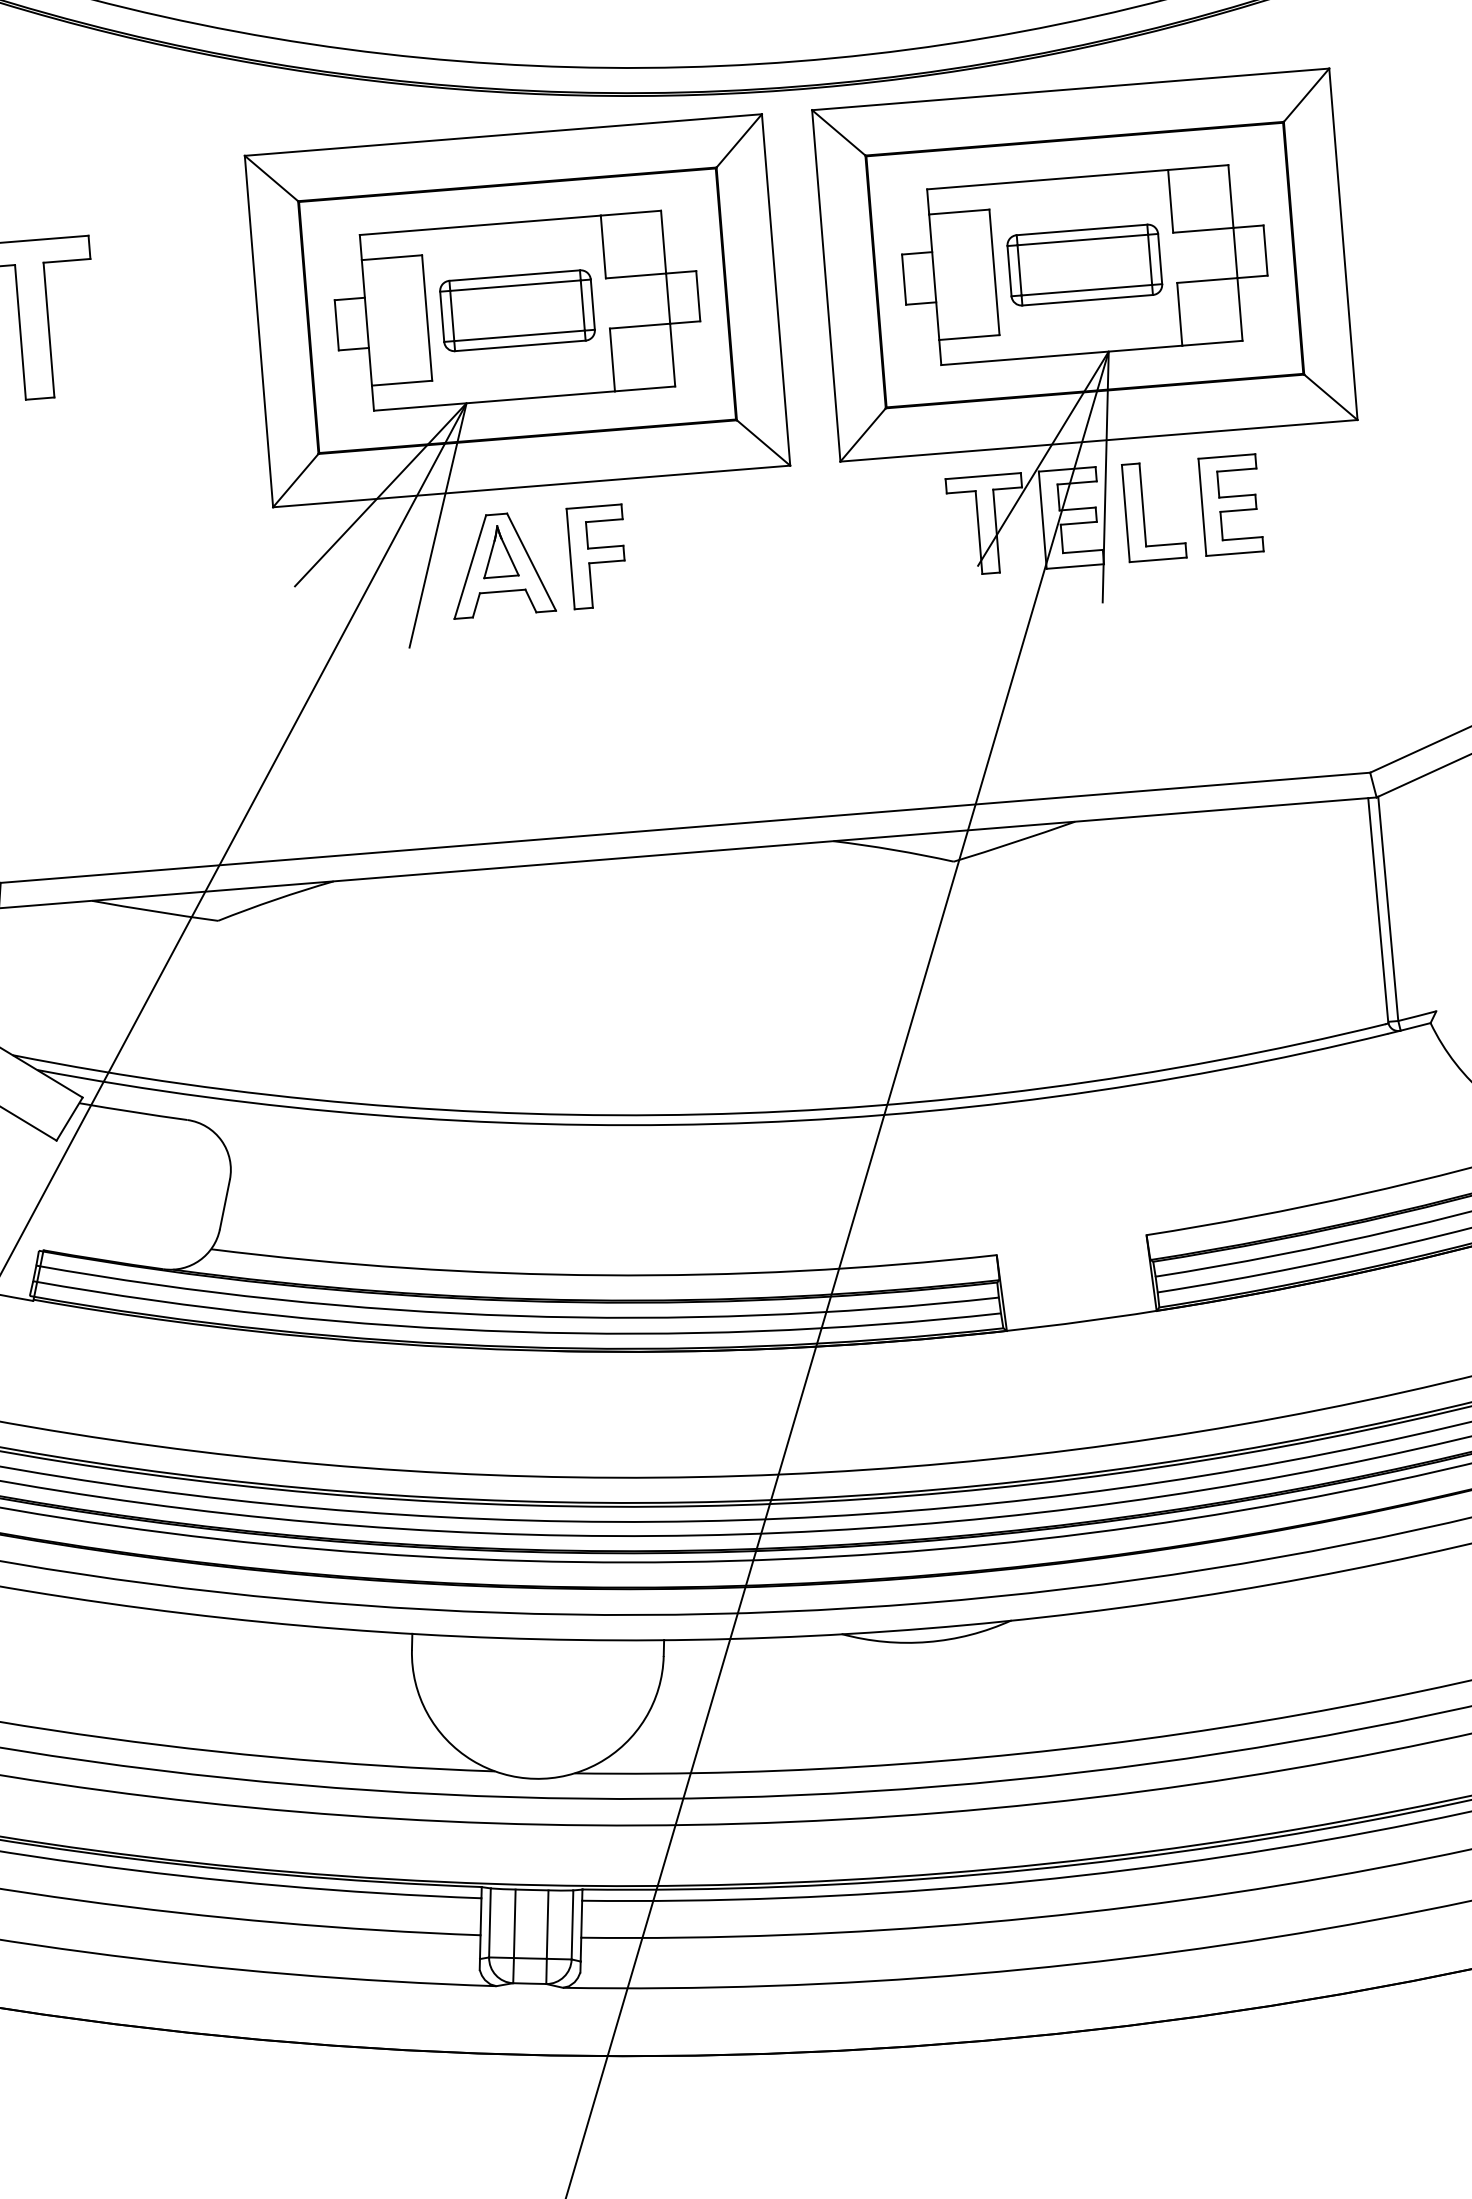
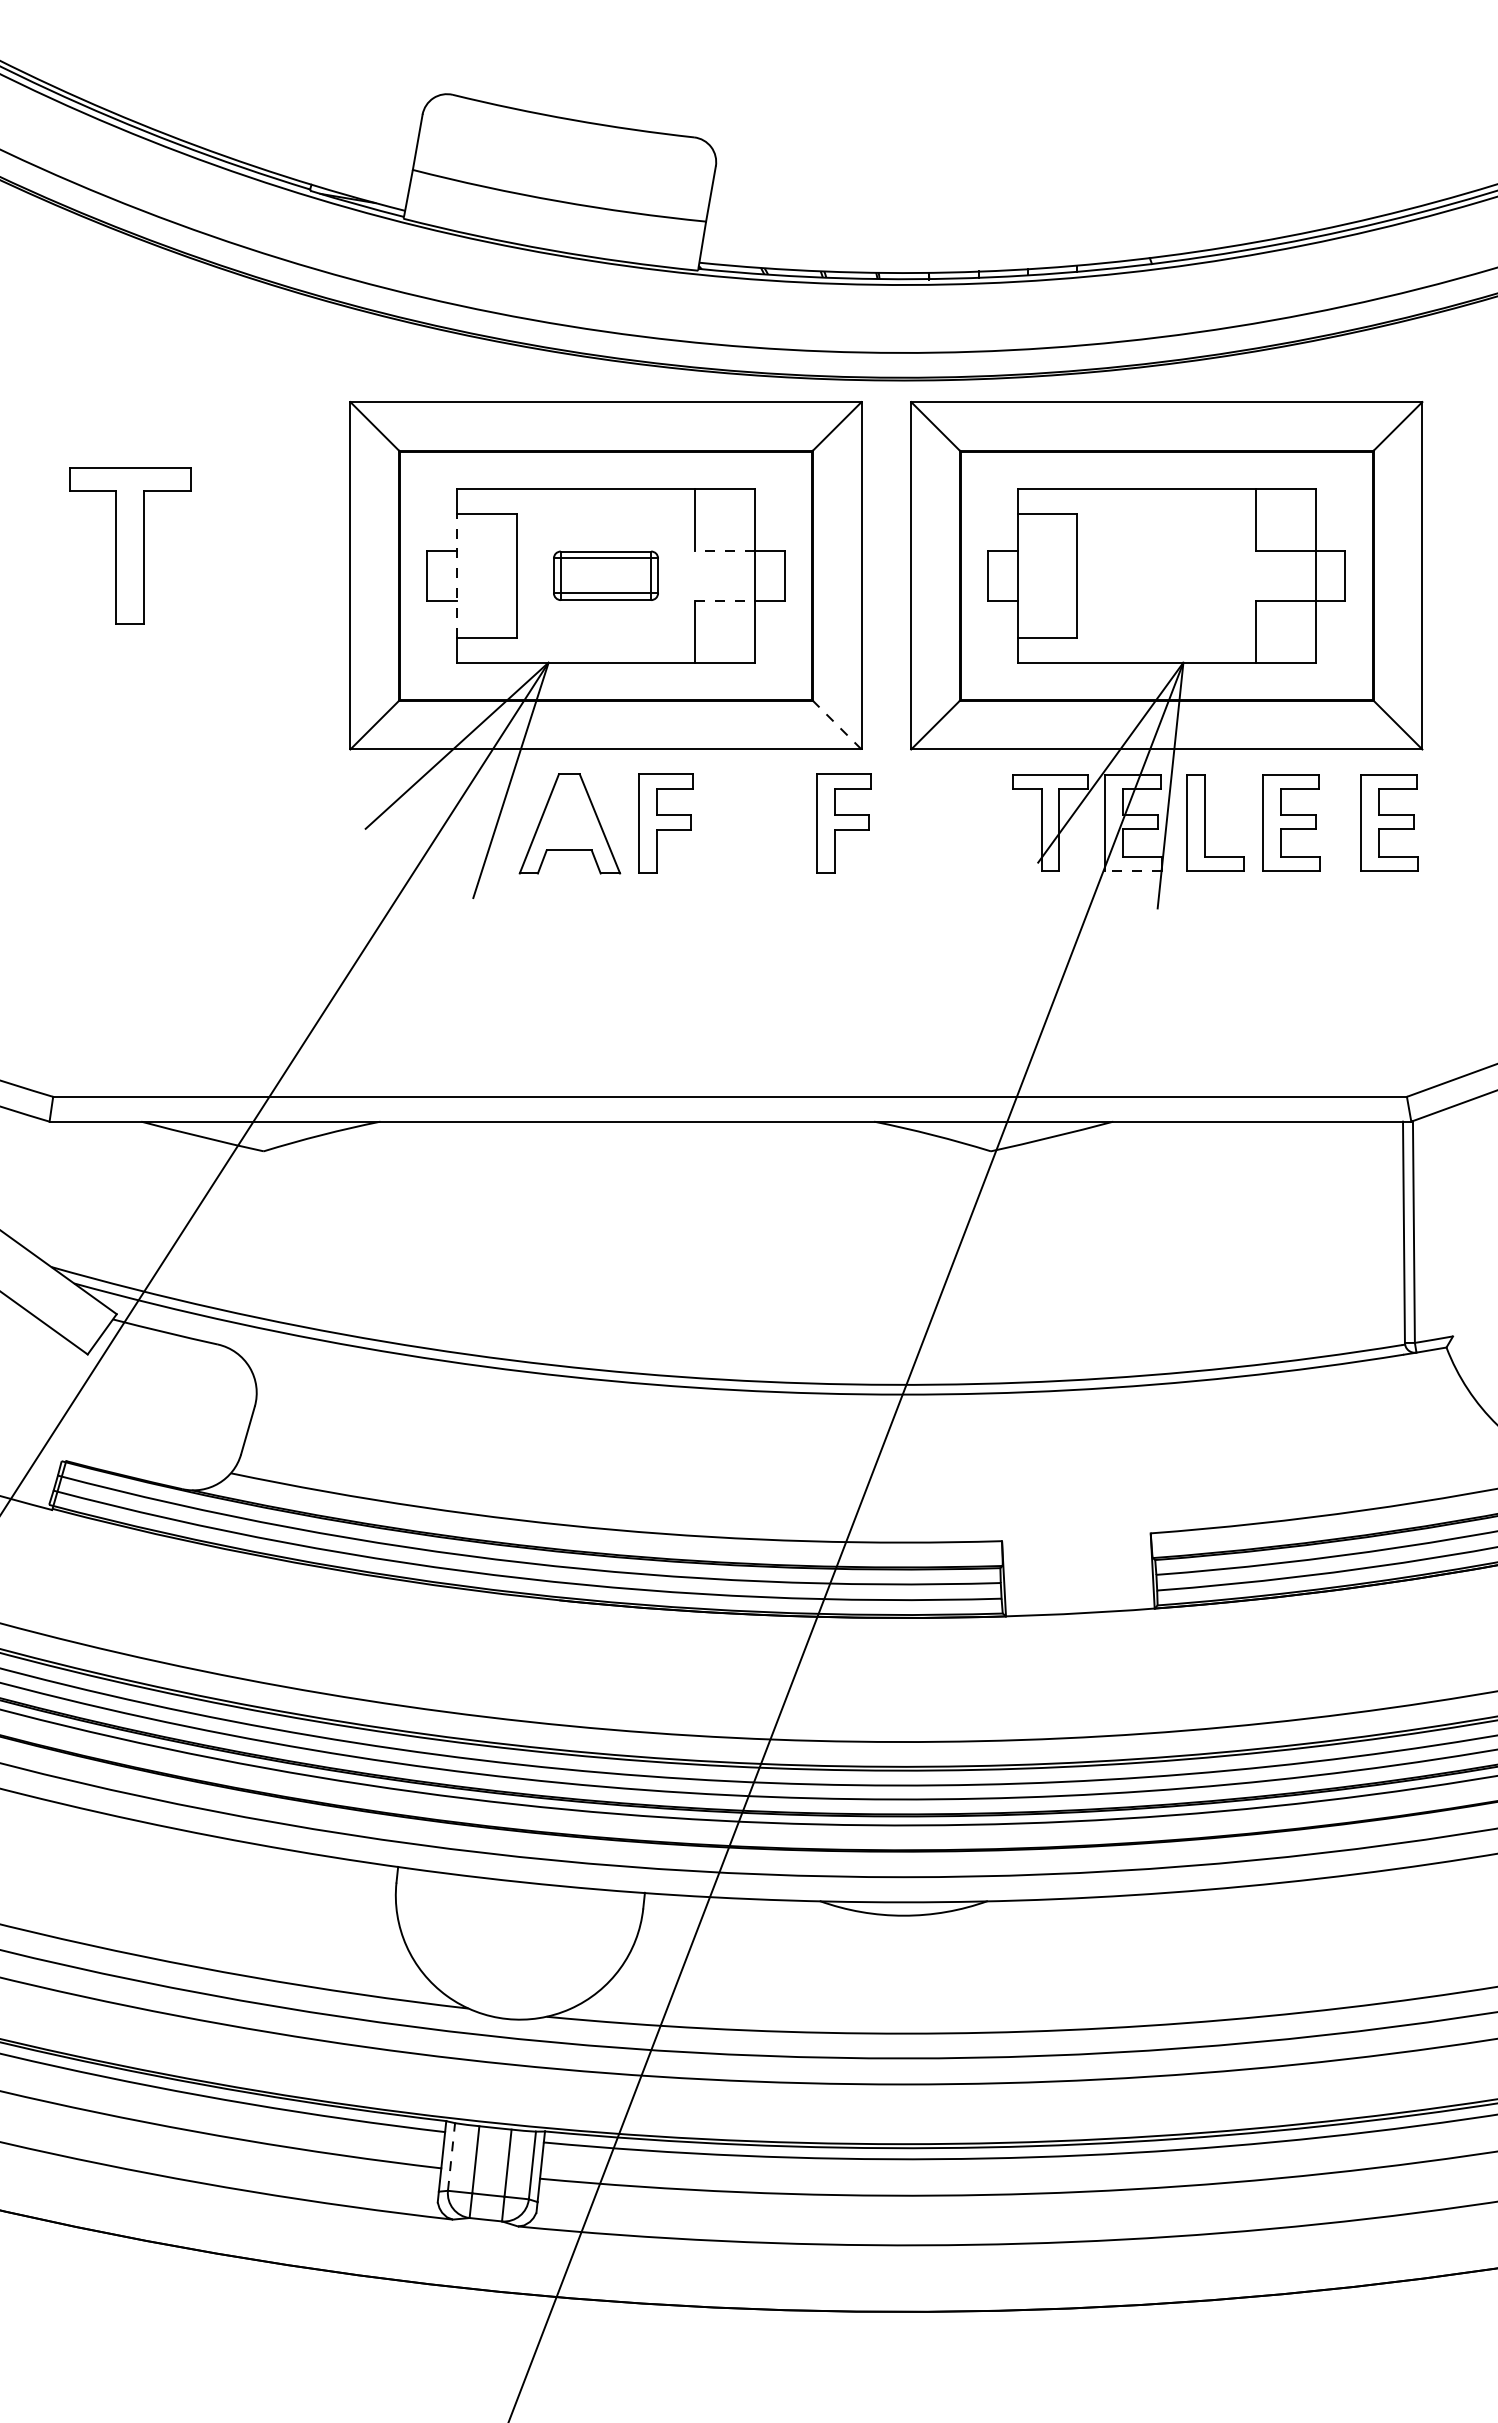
part: (1084, 264) -> (1166, 575), removed
line: (636, 275) -> (725, 550), solid -> dashed
part: (517, 310) -> (605, 575), size x0.7
line: (367, 322) -> (457, 575), solid -> dashed
line: (640, 326) -> (725, 600), solid -> dashed
line: (762, 442) -> (836, 724), solid -> dashed
part: (1330, 496) -> (1389, 822), added
part: (777, 542) -> (843, 823), added
part: (499, 551) -> (569, 810), removed
line: (1075, 566) -> (1133, 871), solid -> dashed
line: (489, 1922) -> (451, 2156), solid -> dashed

